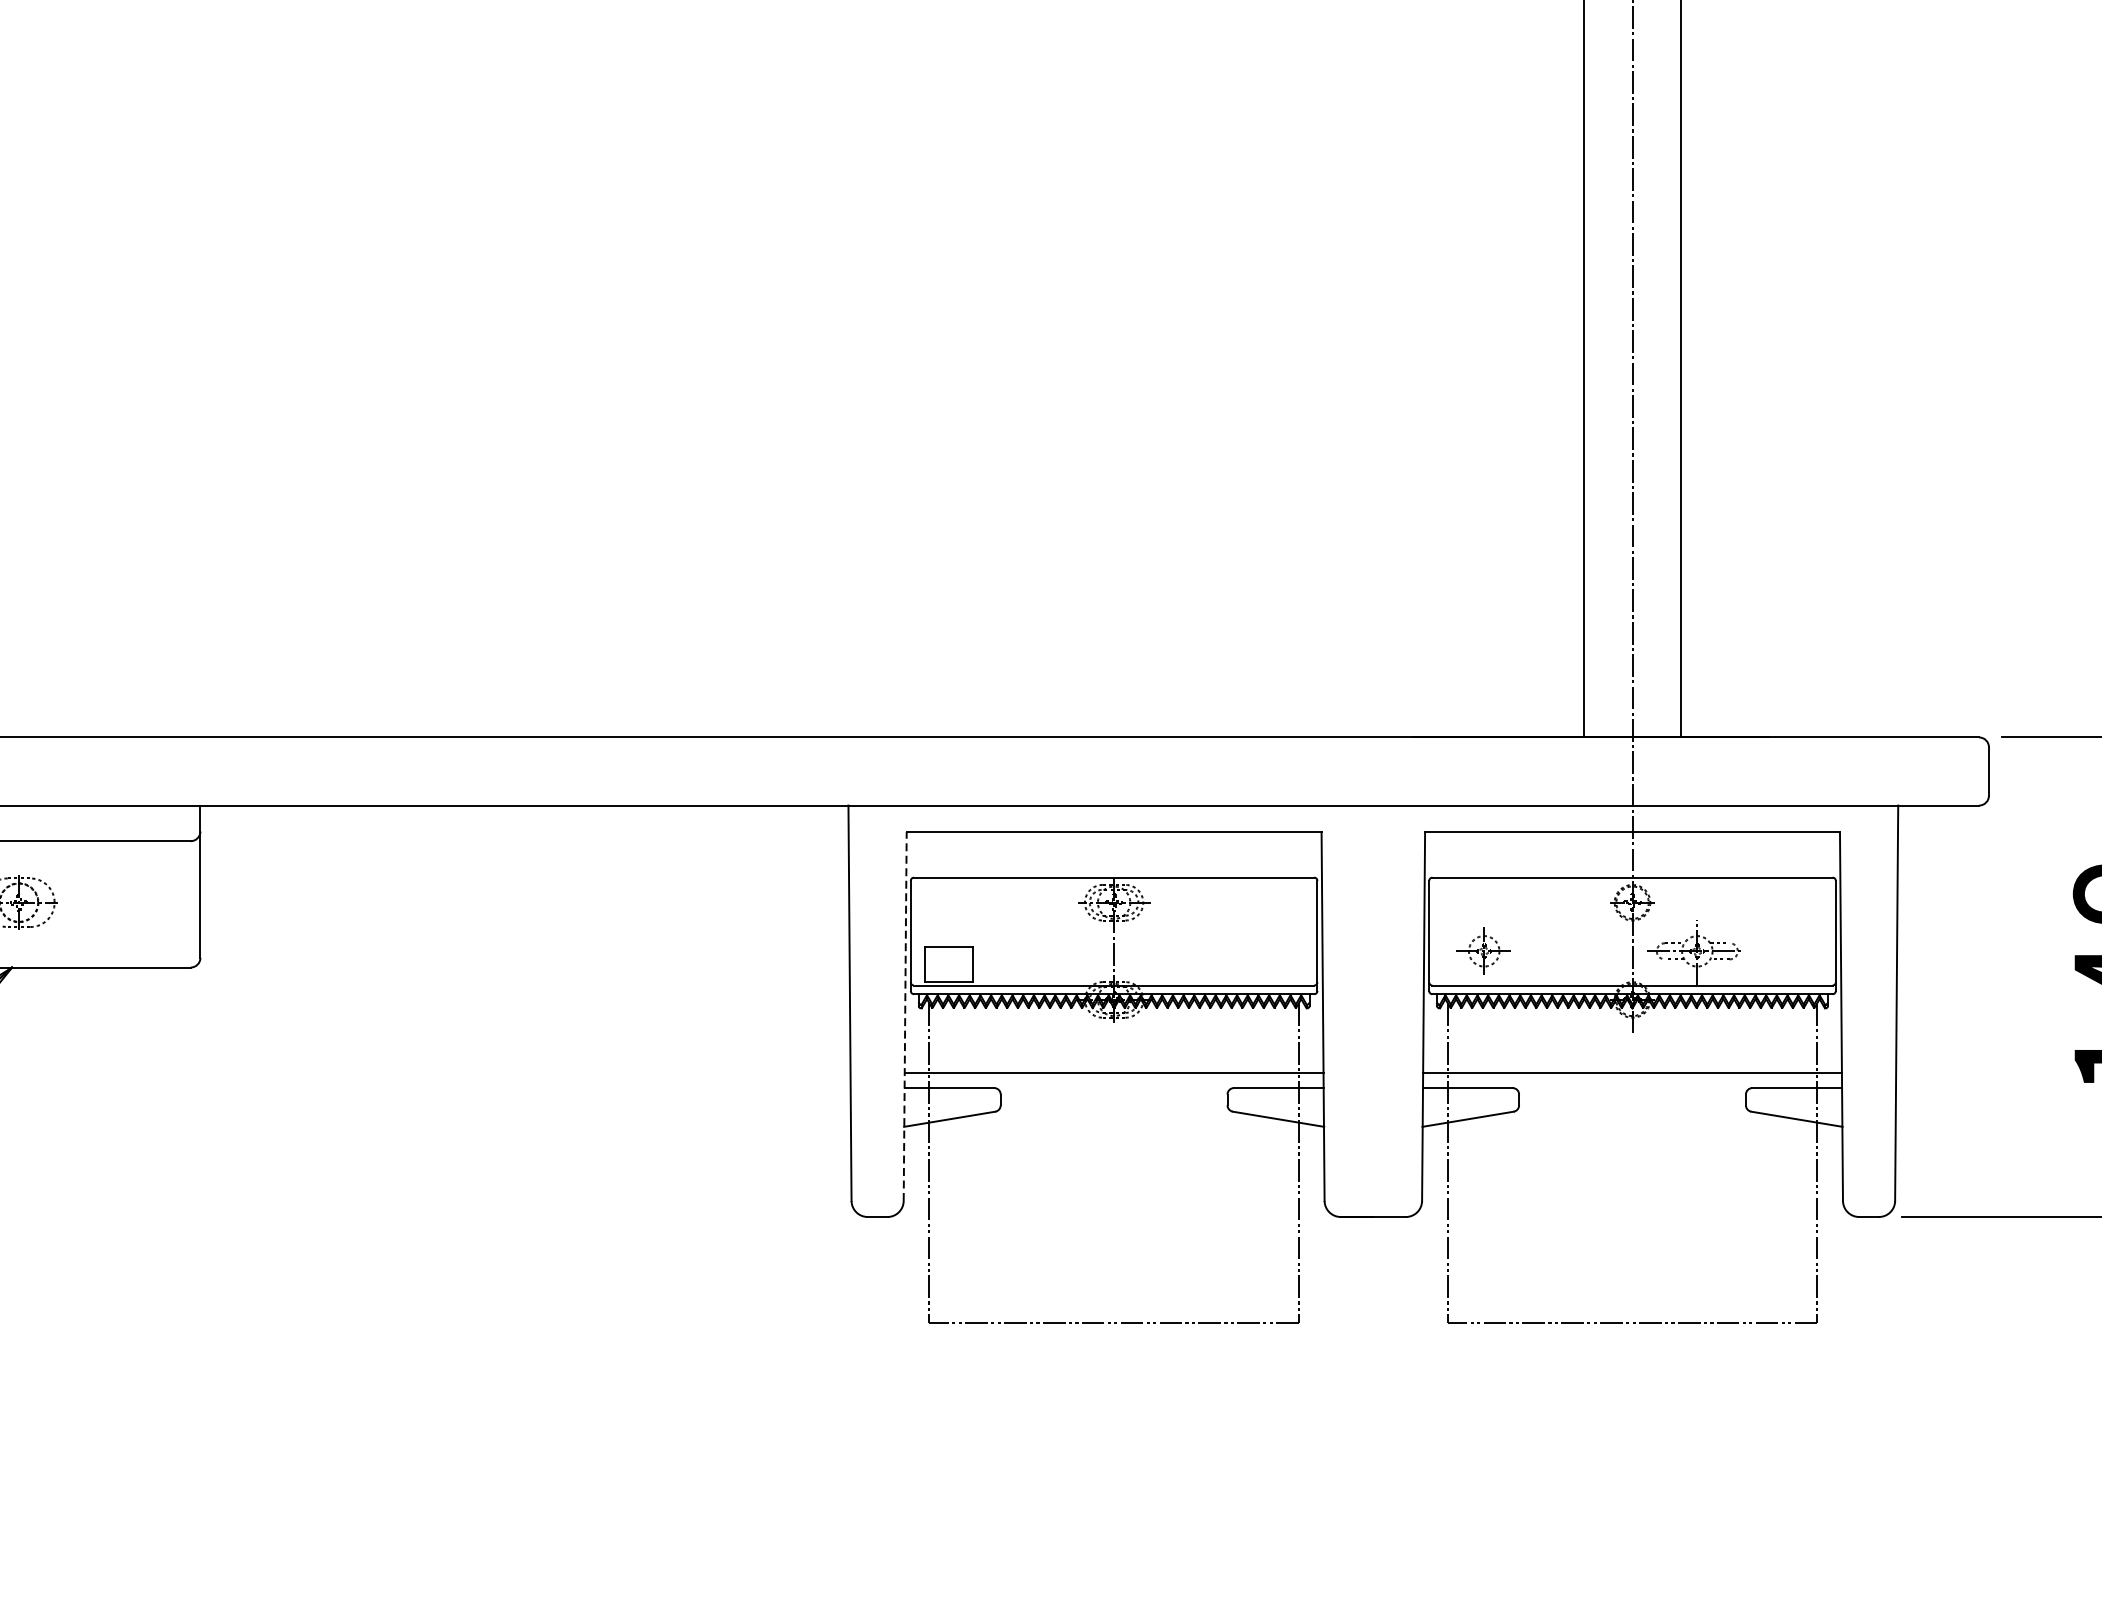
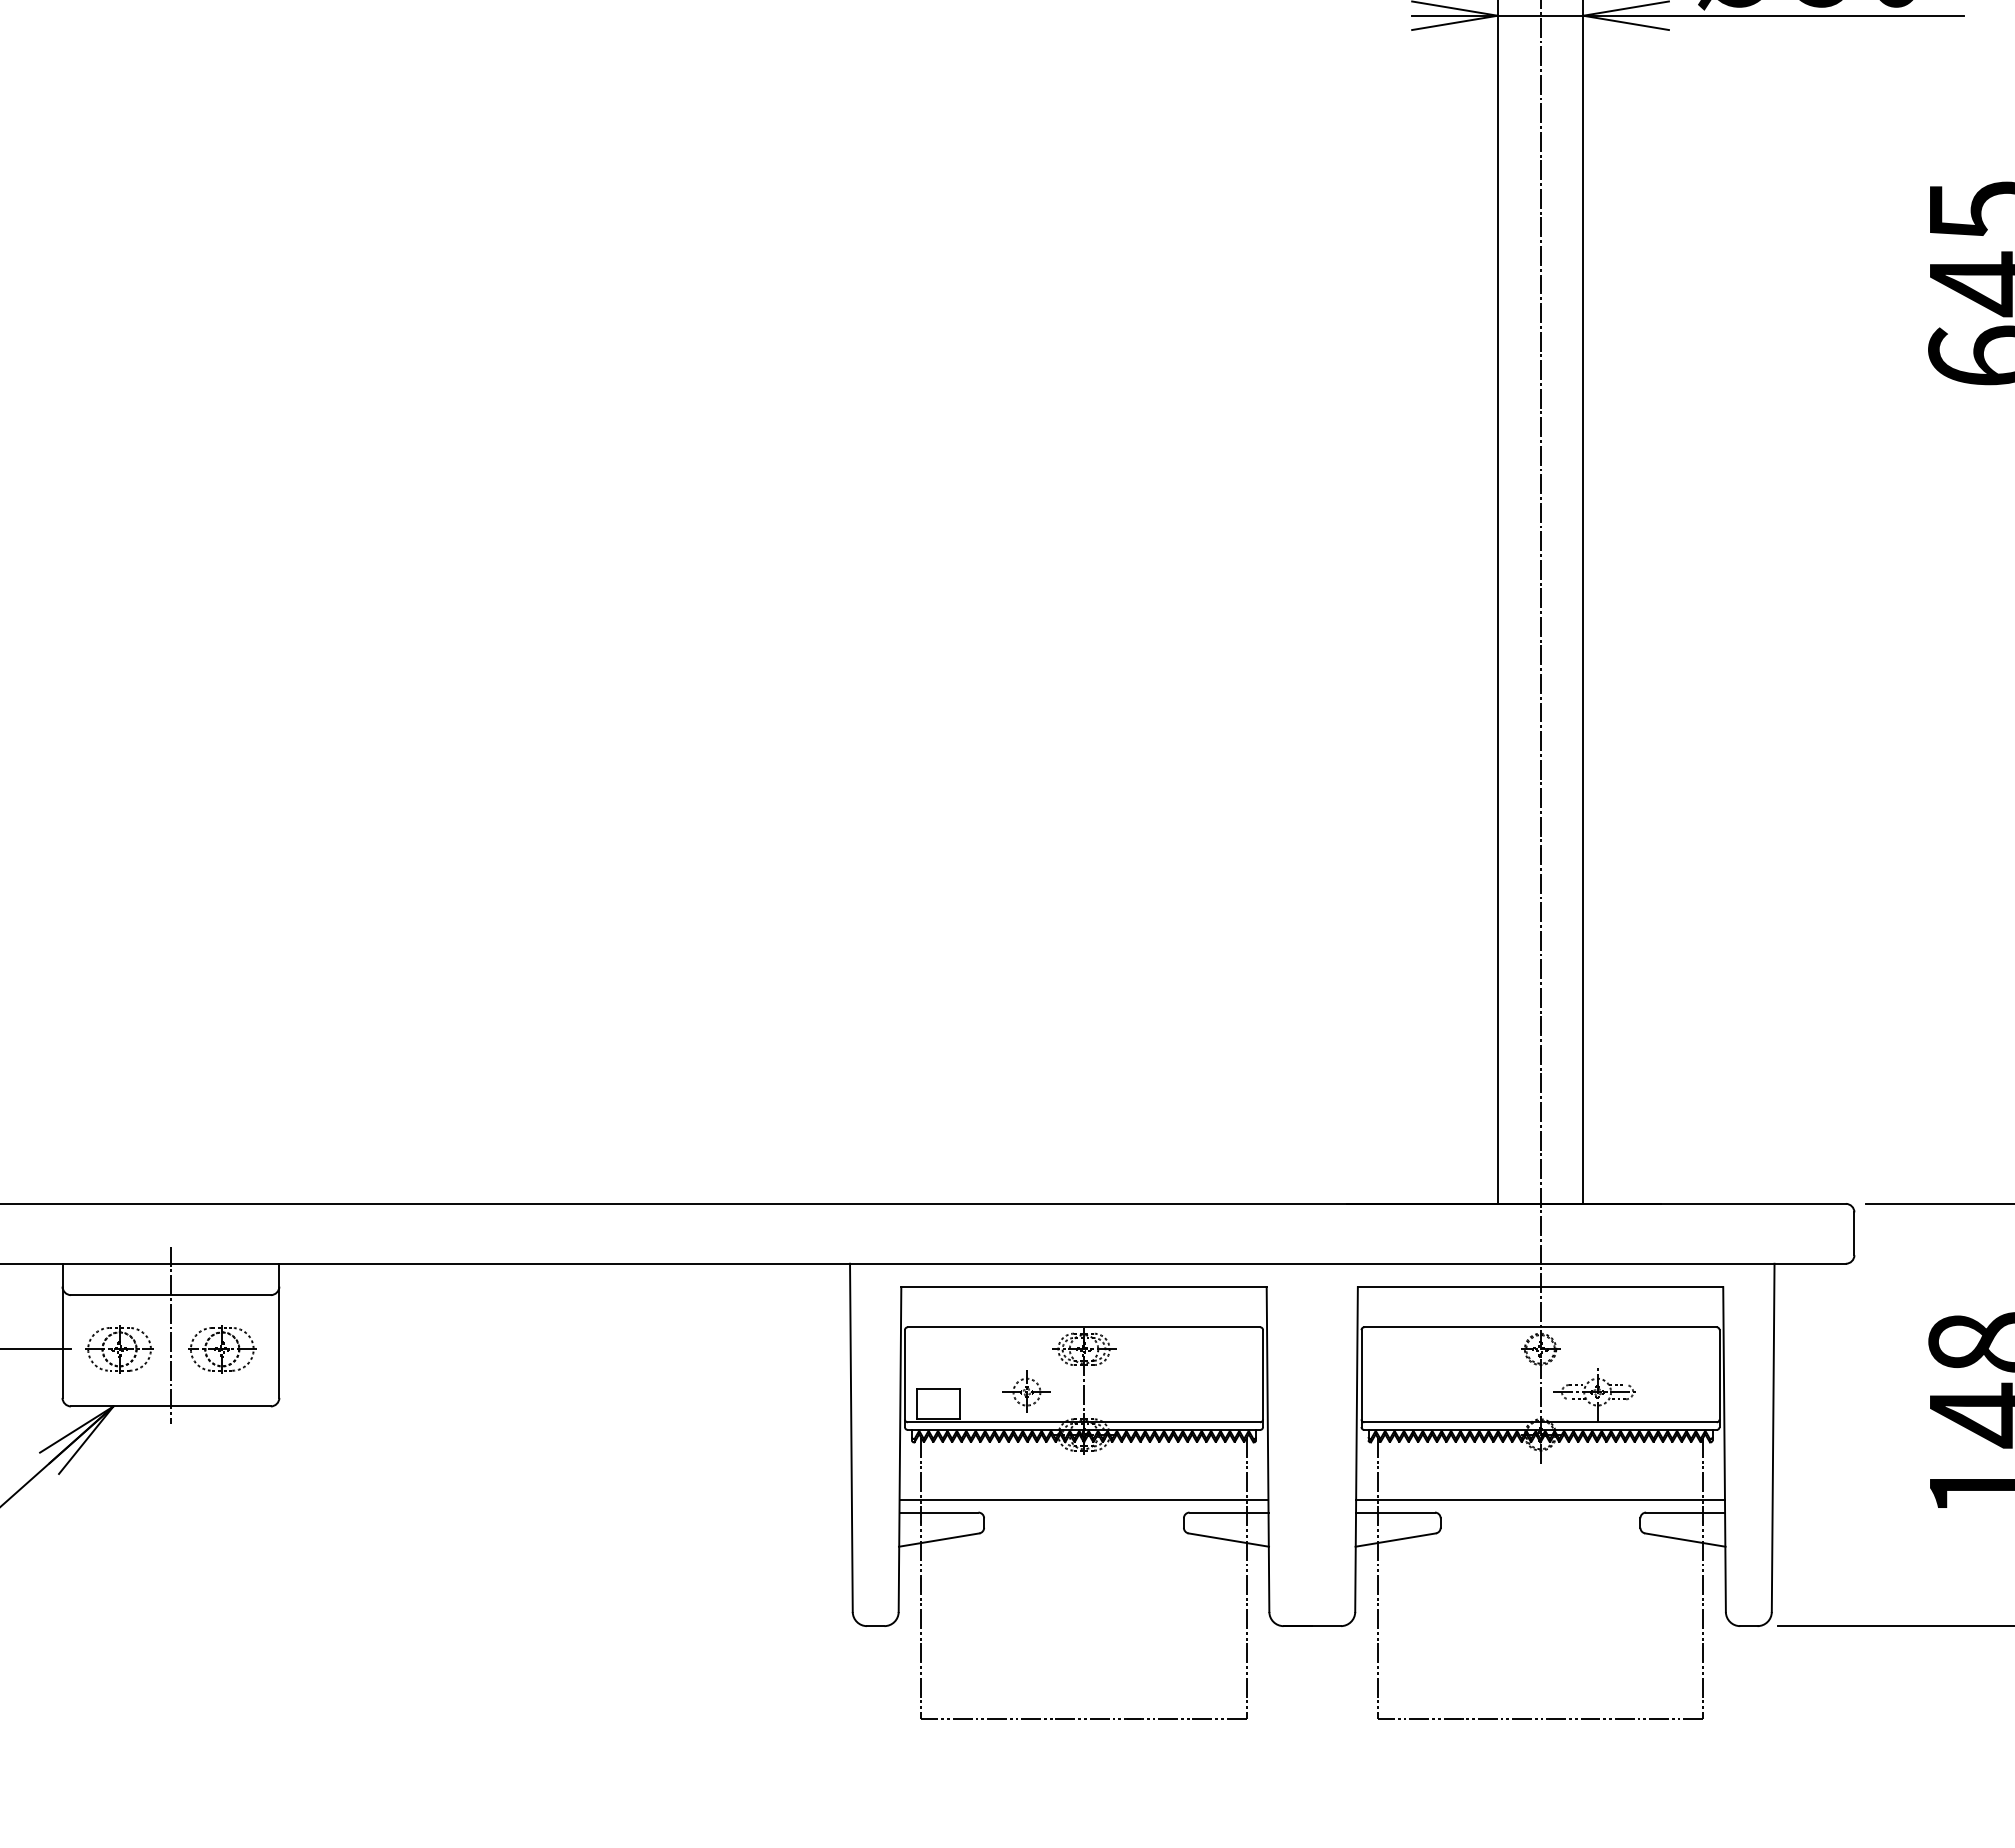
line: (76, 885) -> (170, 1334), added
part: (135, 902) -> (222, 1349), added
part: (1483, 950) -> (1026, 1391), moved
line: (905, 1016) -> (900, 1449), dashed -> solid

